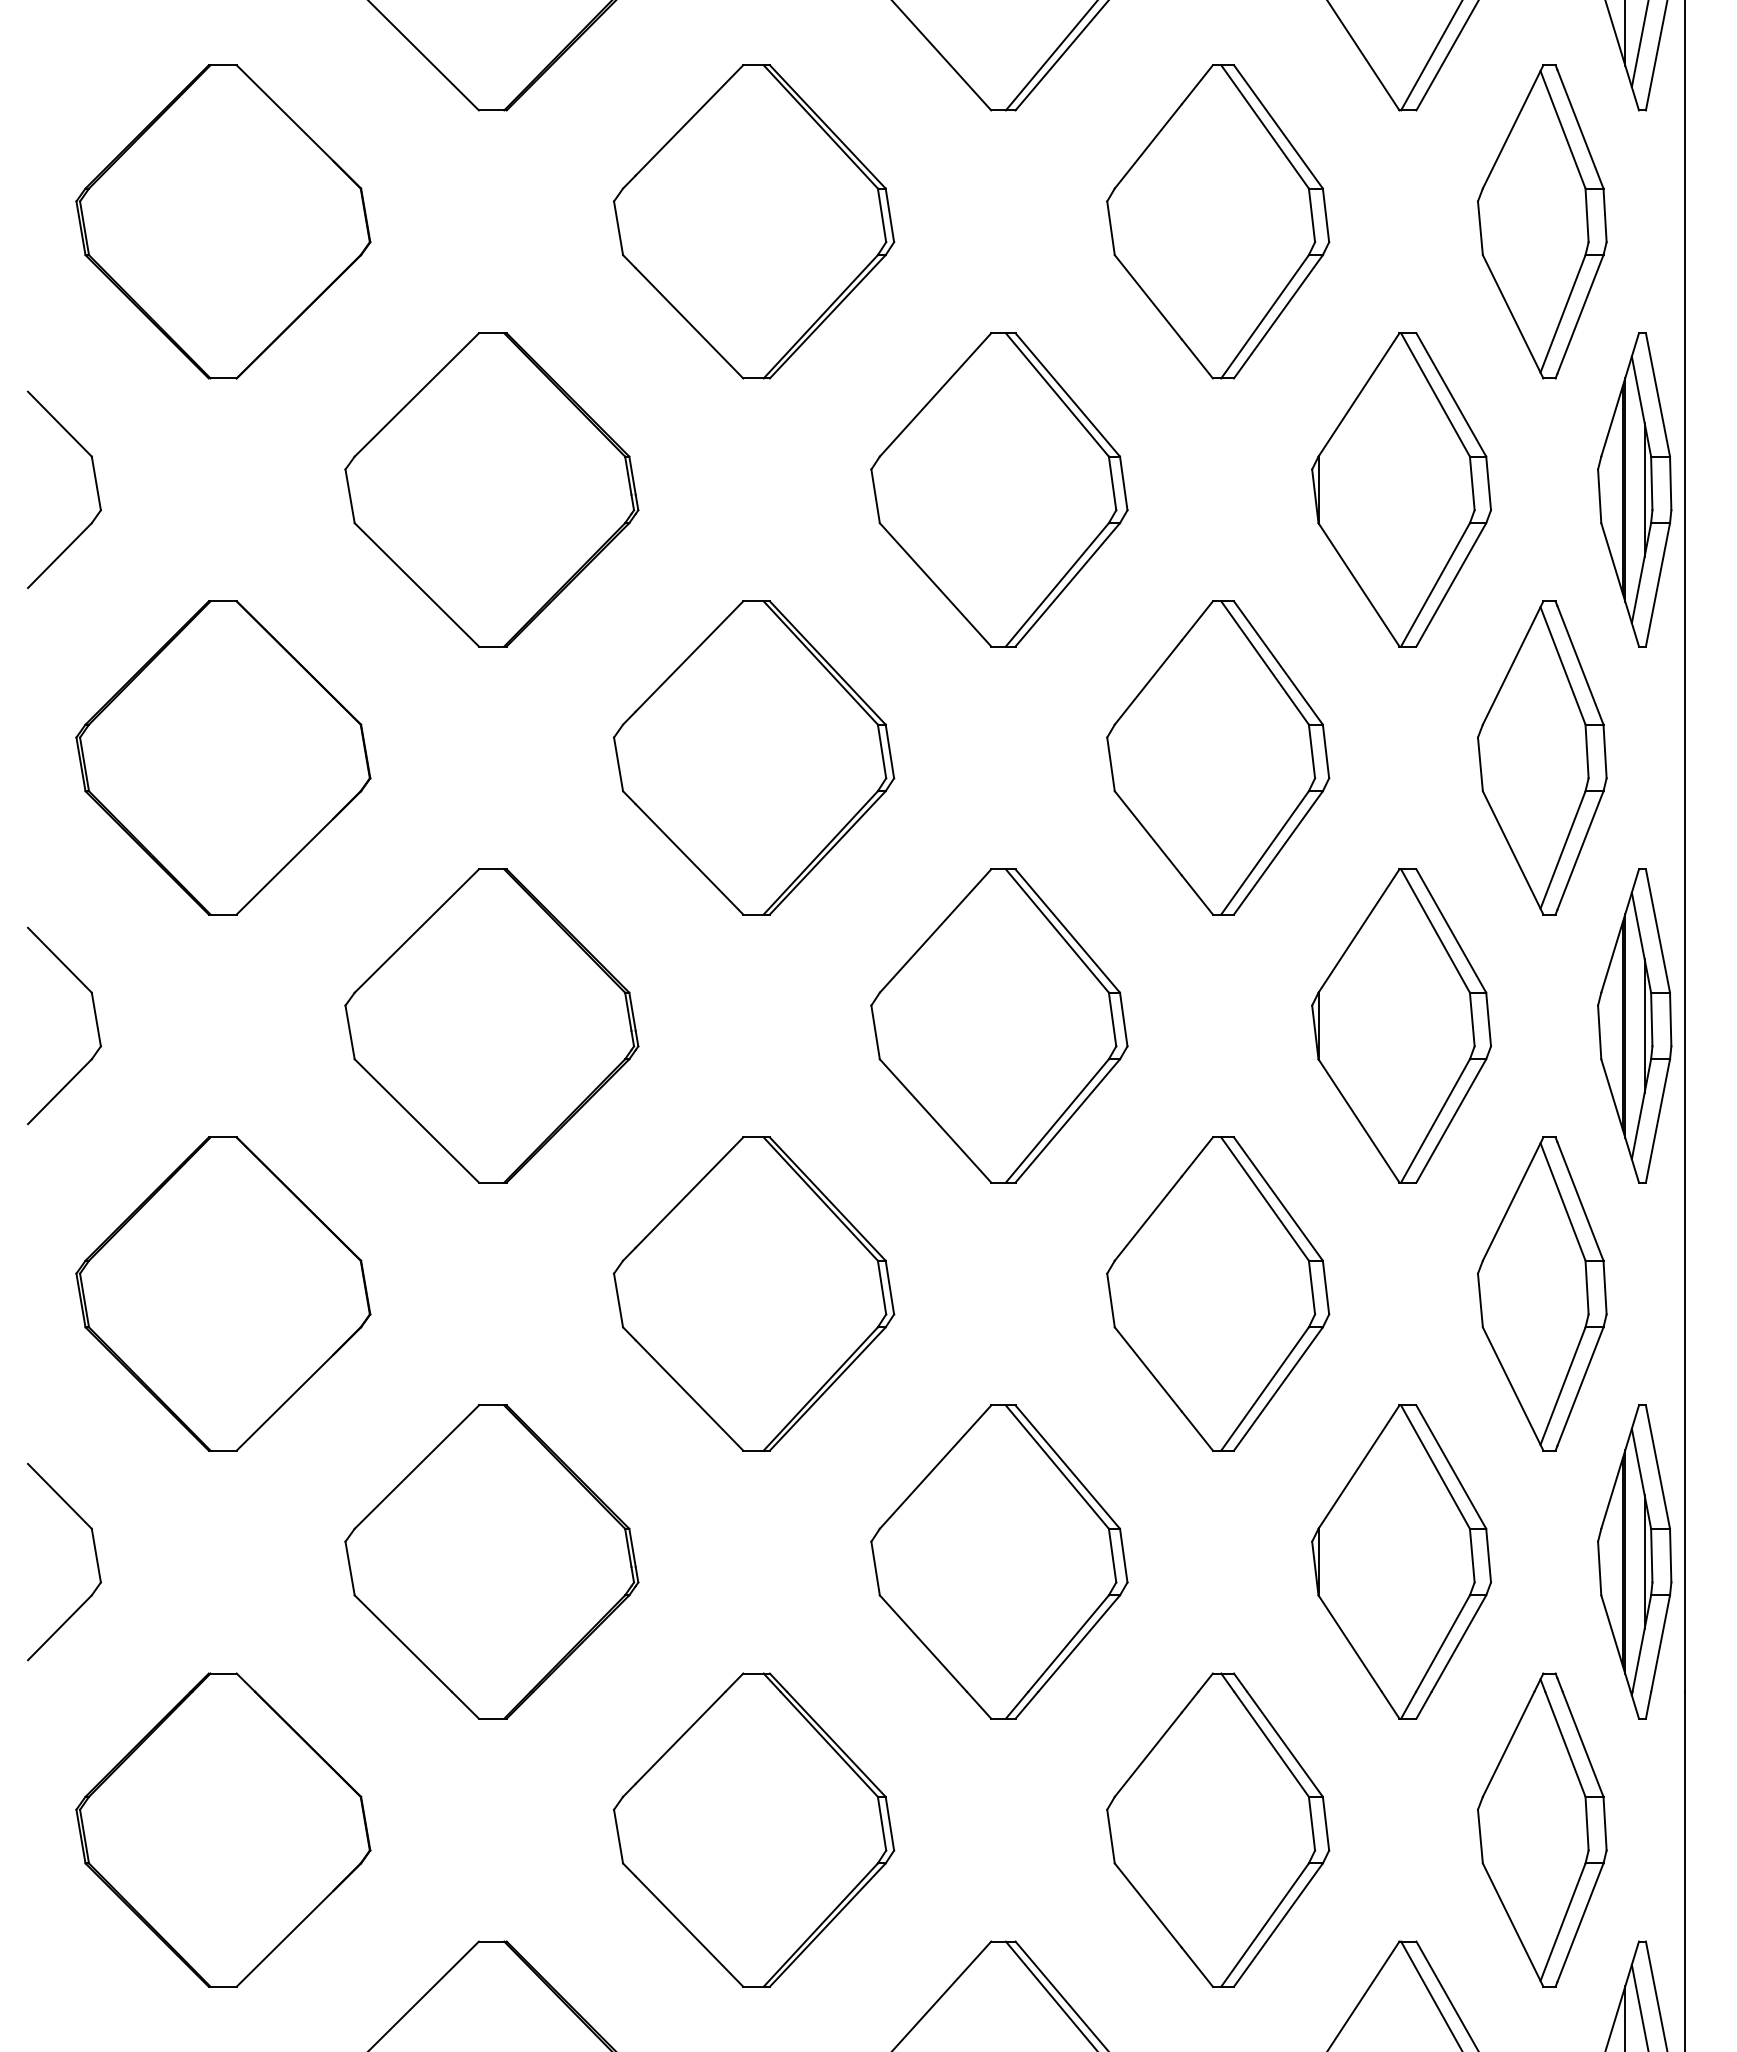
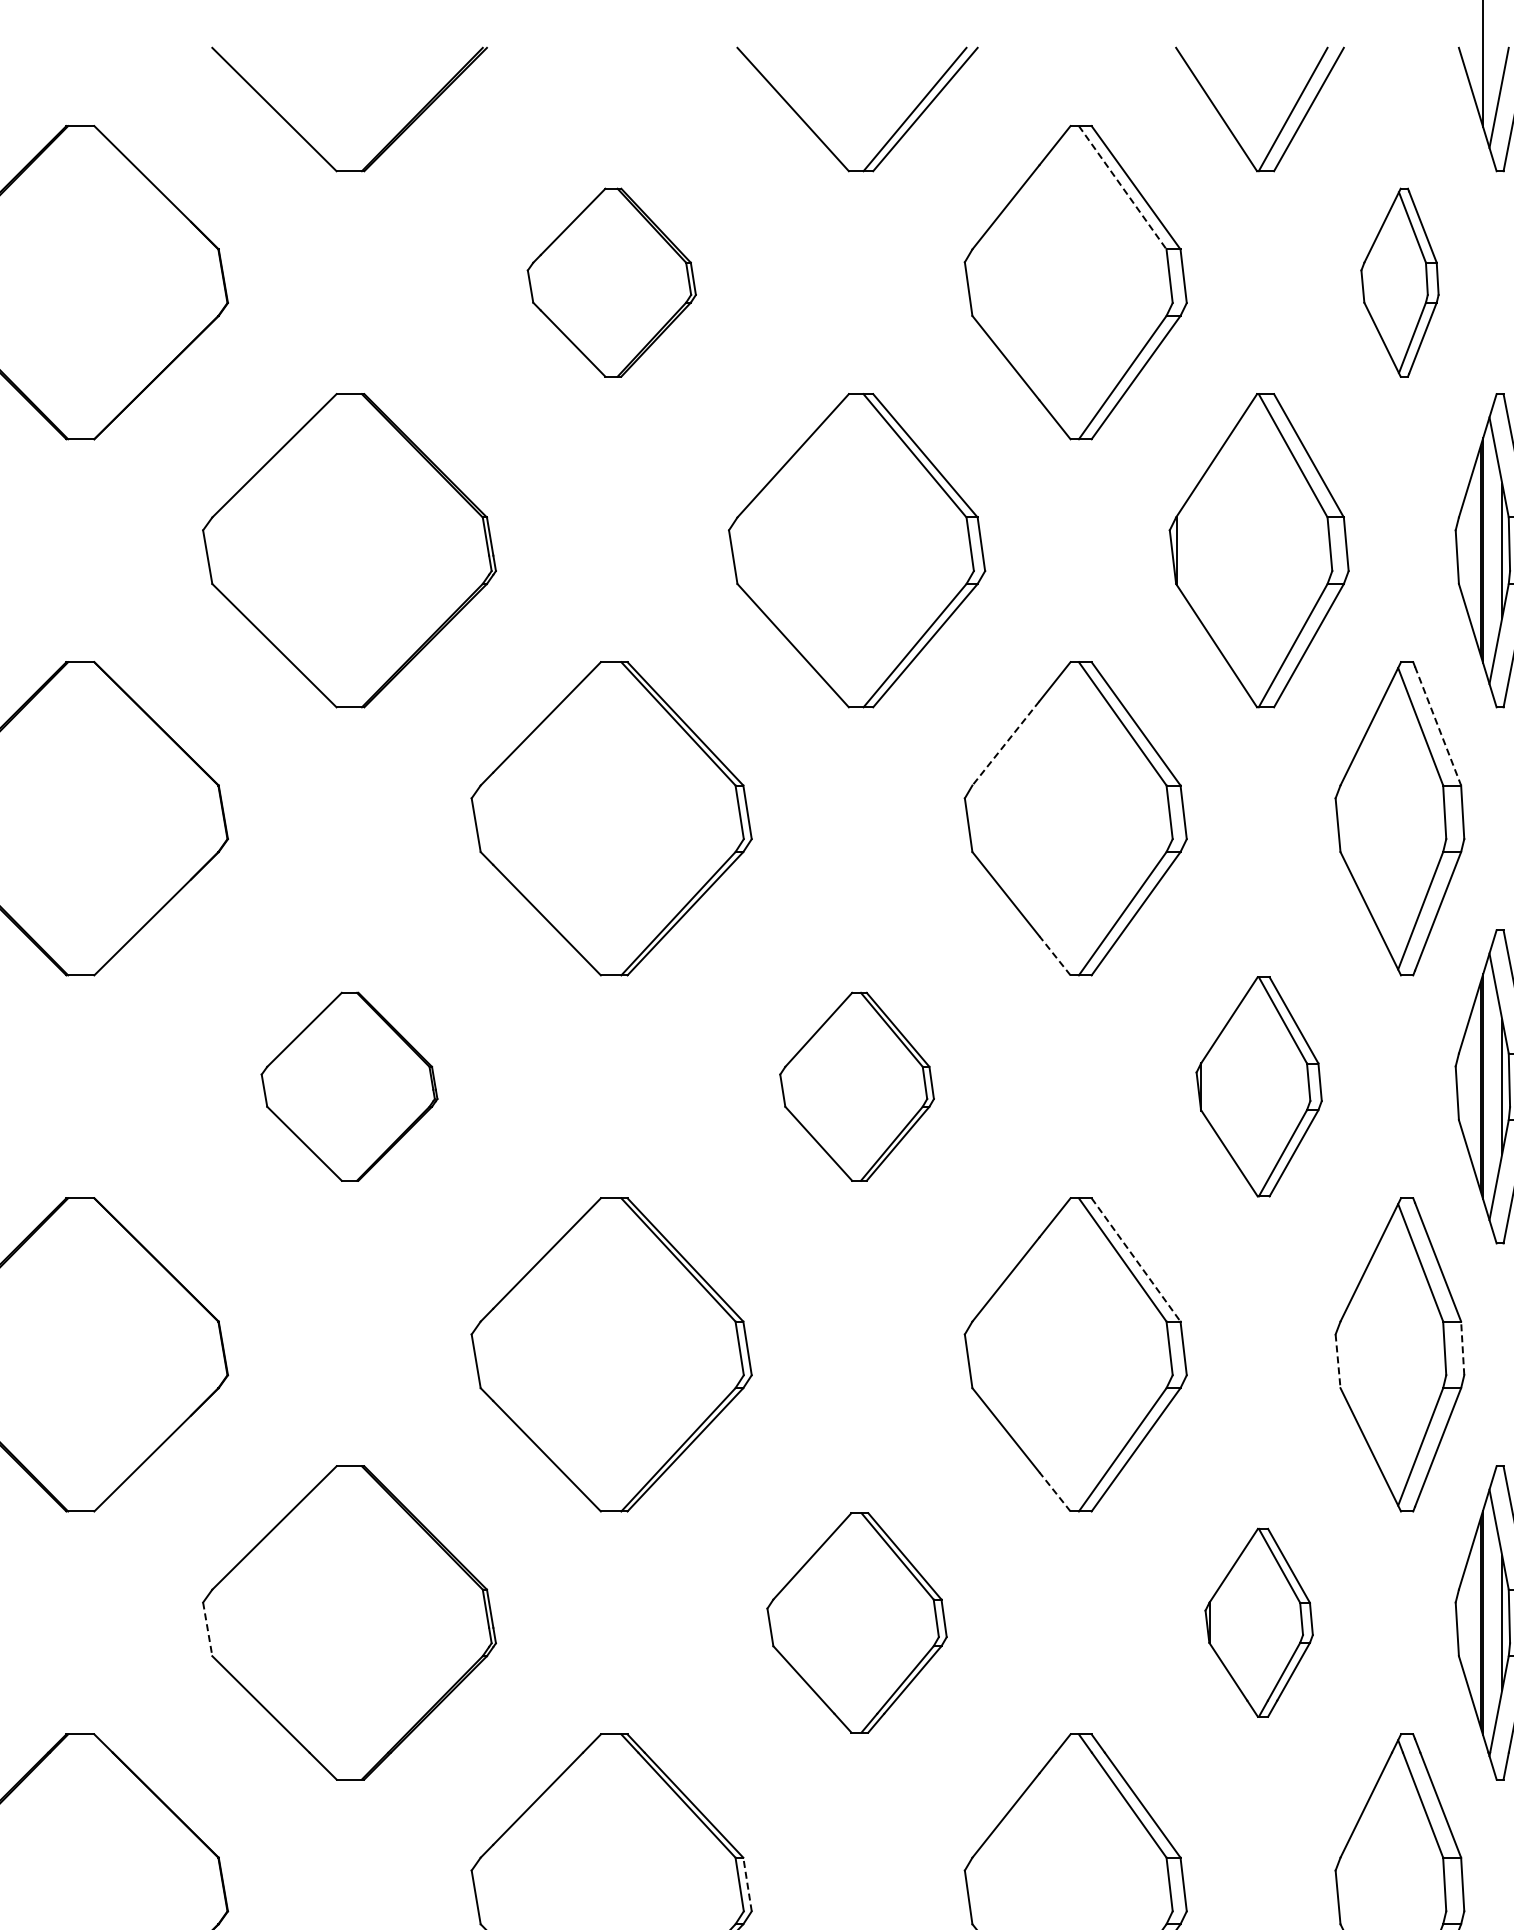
line: (1265, 126) -> (1123, 187), solid -> dashed
part: (754, 221) -> (612, 282), size x0.6
part: (1542, 221) -> (1400, 282), size x0.6
line: (1580, 665) -> (1438, 726), solid -> dashed
line: (1148, 682) -> (1006, 743), solid -> dashed
line: (1197, 895) -> (1055, 956), solid -> dashed
part: (491, 1025) -> (349, 1086), size x0.6
part: (999, 1025) -> (857, 1086), size x0.6
part: (1401, 1025) -> (1259, 1086), size x0.7
line: (1278, 1199) -> (1136, 1260), solid -> dashed
line: (1605, 1287) -> (1463, 1348), solid -> dashed
line: (1480, 1300) -> (1338, 1361), solid -> dashed
line: (1197, 1431) -> (1055, 1492), solid -> dashed
part: (999, 1561) -> (857, 1622), size x0.7
part: (1401, 1561) -> (1259, 1622), size x0.6
line: (350, 1569) -> (208, 1630), solid -> dashed
line: (889, 1823) -> (747, 1884), solid -> dashed

